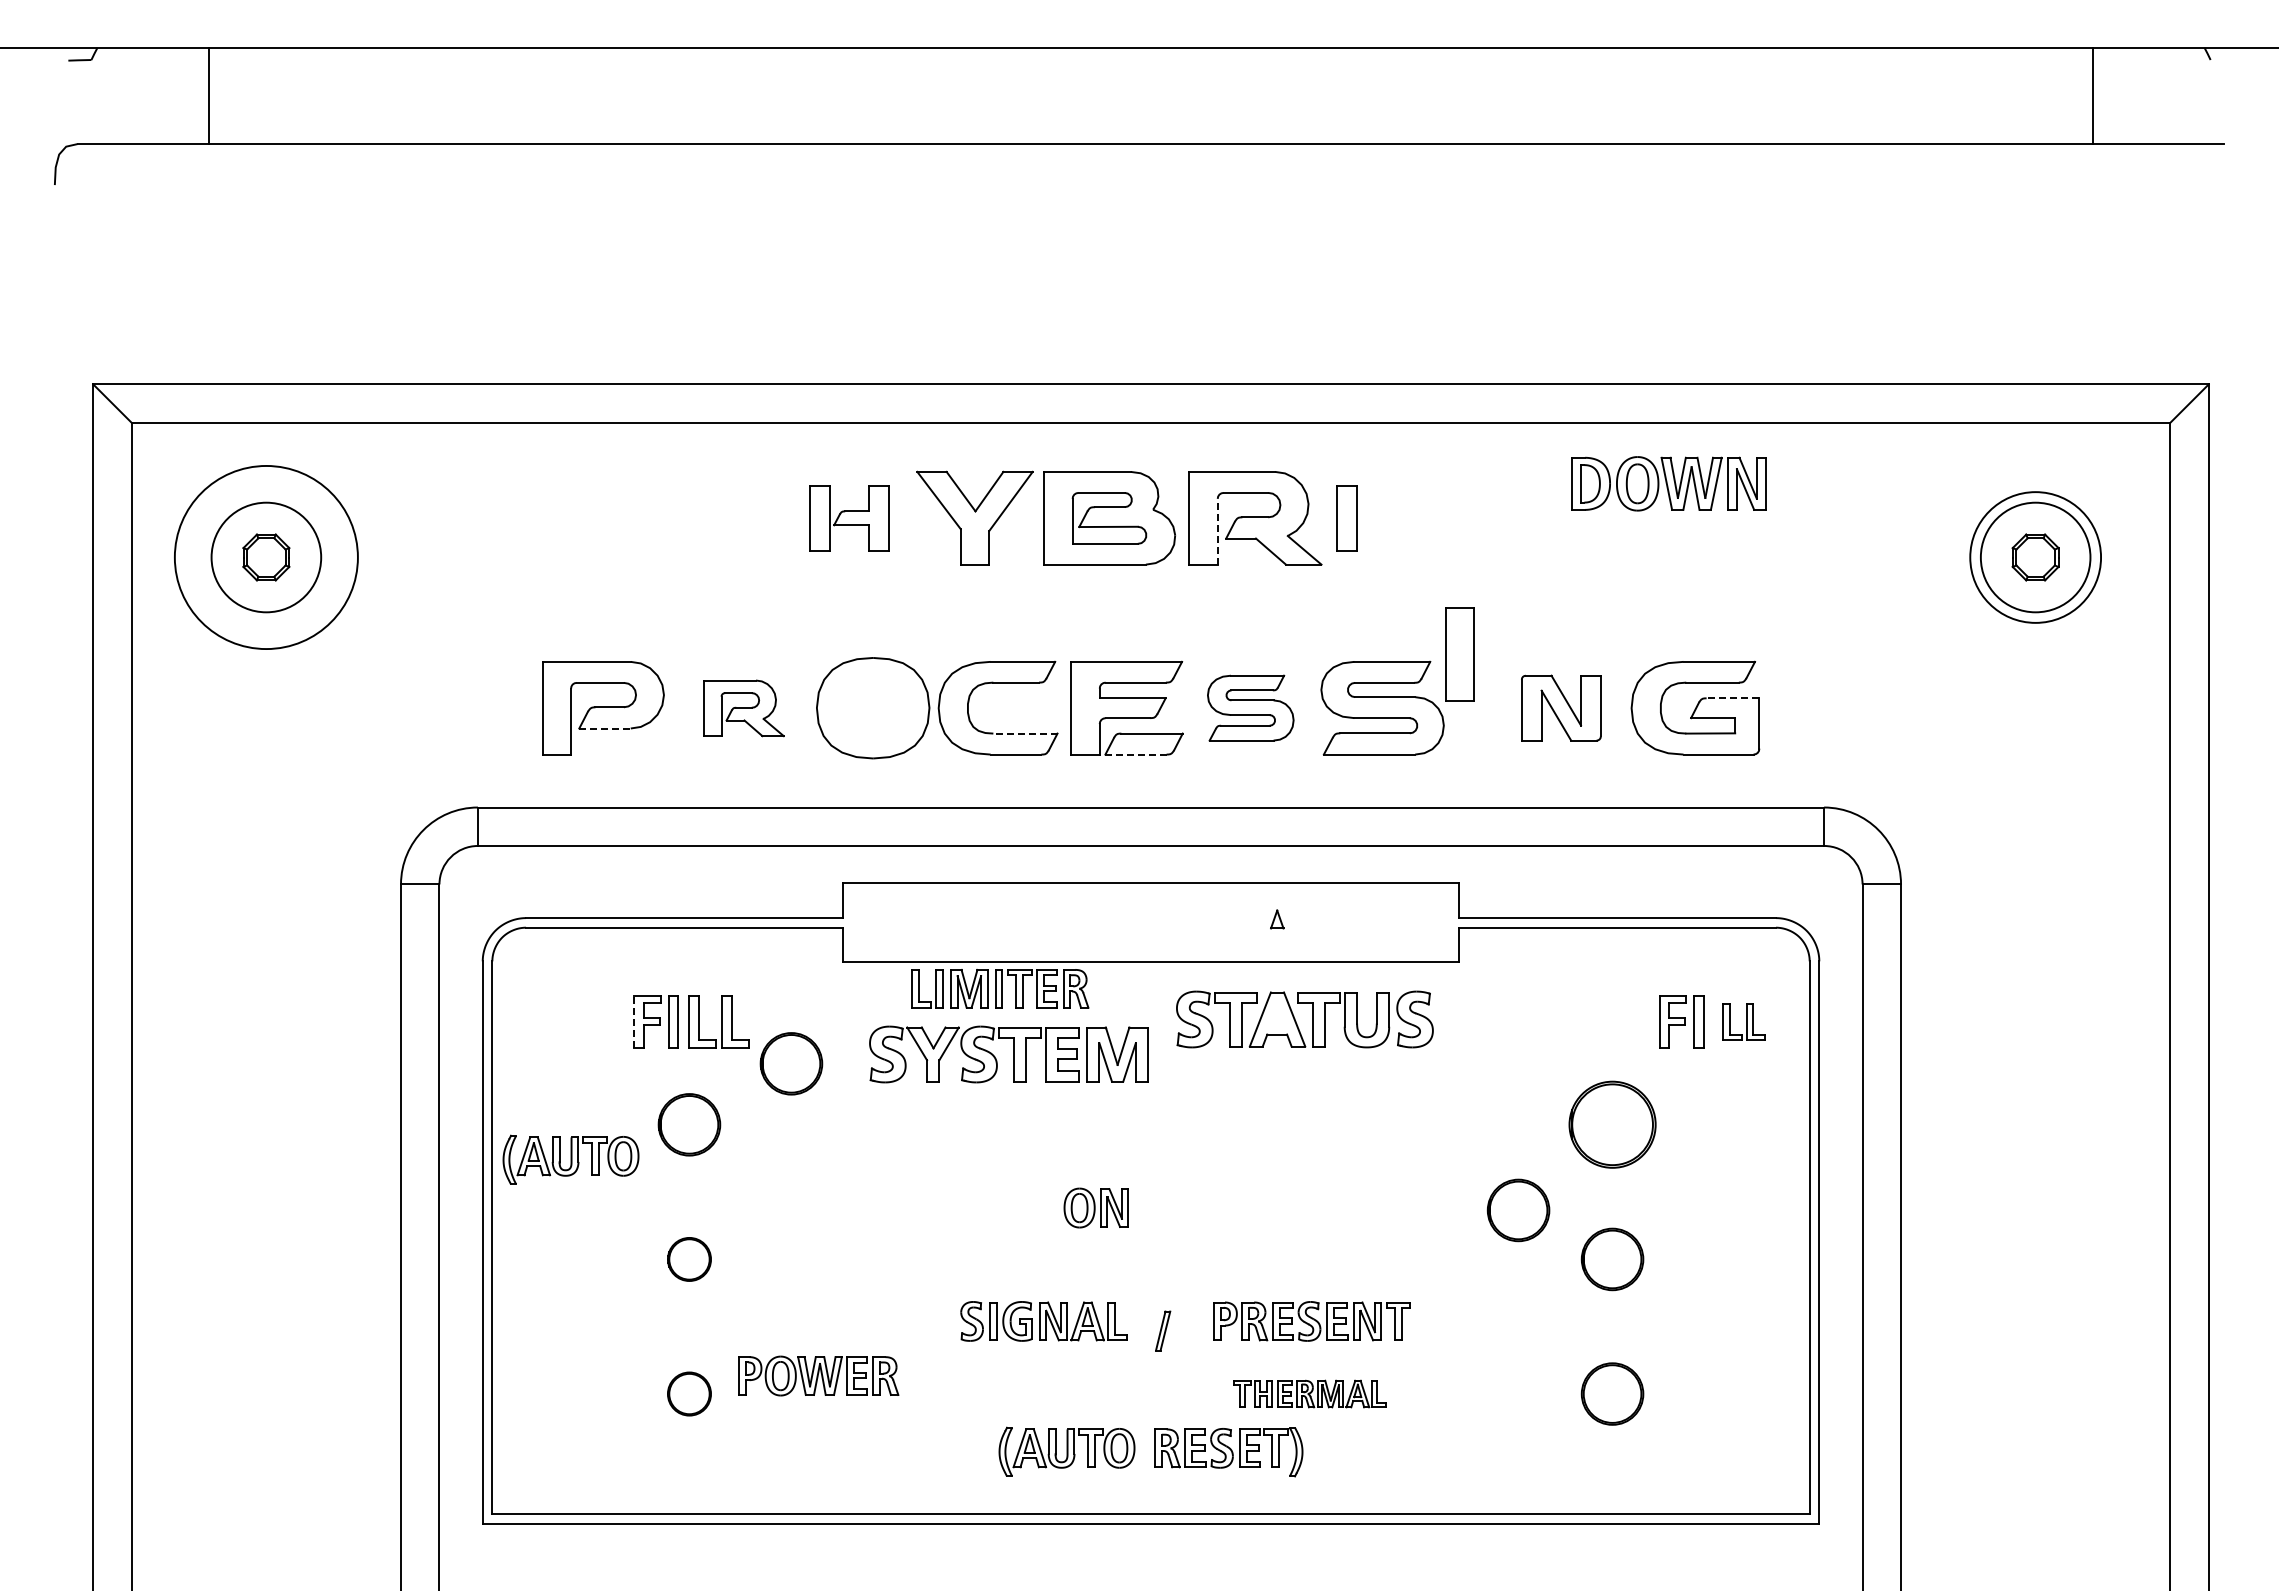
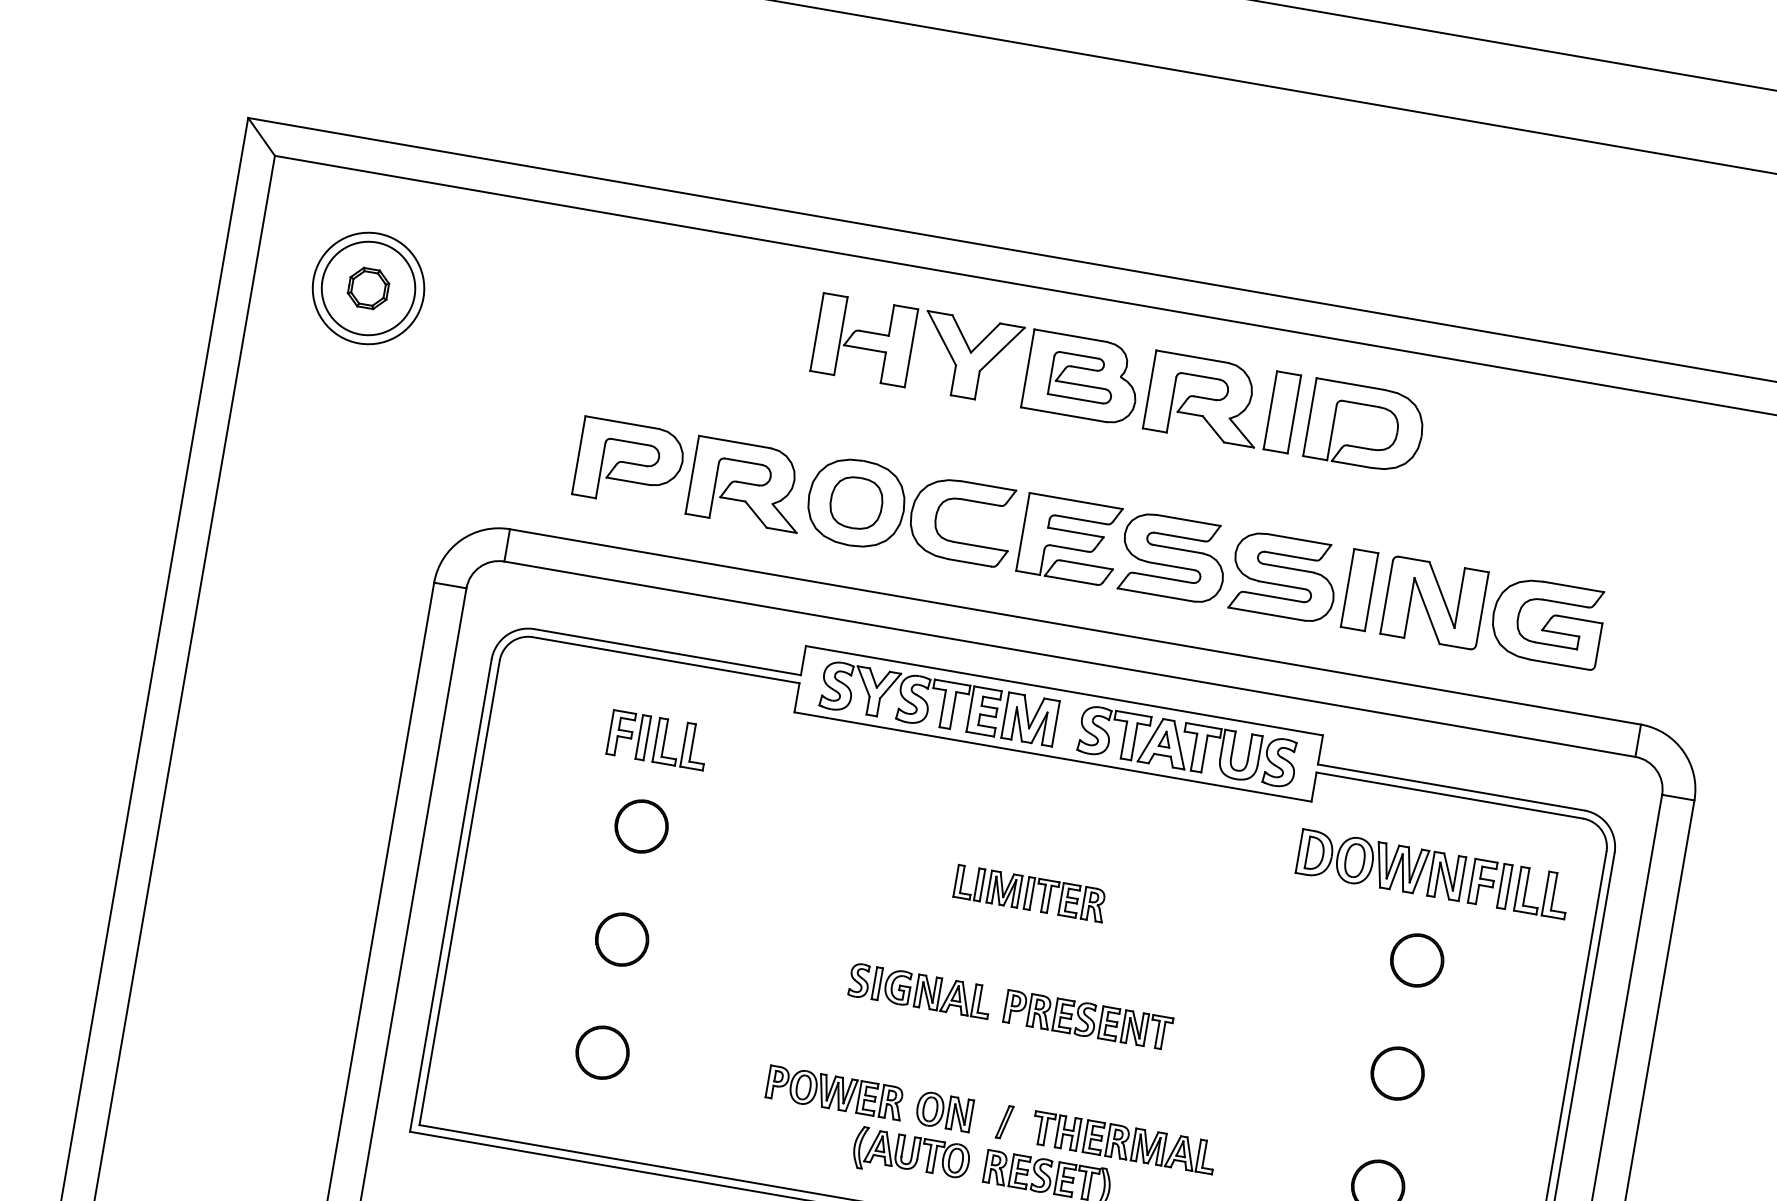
part: (1668, 483) -> (1380, 864), moved
part: (849, 518) -> (864, 340), size x1.43
part: (1347, 518) -> (1282, 412), size x1.43
line: (1217, 531) -> (1171, 404), dashed -> solid
part: (1446, 542) -> (1362, 447), added
circle: (266, 557) -> (368, 288), size x0.71
part: (1459, 654) -> (1359, 590), moved
line: (1732, 698) -> (1579, 619), dashed -> solid
part: (873, 707) -> (856, 502), added
part: (1250, 707) -> (1173, 557), size x1.43
part: (1561, 707) -> (1434, 602), size x1.43
part: (744, 708) -> (748, 484), size x1.67
line: (605, 728) -> (628, 481), dashed -> solid
line: (1024, 733) -> (979, 546), dashed -> solid
line: (1136, 754) -> (1070, 580), dashed -> solid
part: (1000, 988) -> (1030, 893), moved
part: (1312, 1019) -> (1194, 747), moved
line: (634, 1021) -> (610, 731), dashed -> solid
part: (1743, 1021) -> (1542, 892), size x1.43
part: (1008, 1054) -> (938, 703), moved
part: (791, 1063) -> (736, 789), removed
part: (1612, 1124) -> (1417, 960), size x0.71
part: (570, 1159) -> (536, 838), removed
part: (1095, 1207) -> (943, 1111), moved
part: (1518, 1210) -> (1325, 1018), removed
part: (689, 1259) -> (622, 939), size x1.43
part: (1043, 1321) -> (919, 991), moved
part: (1311, 1321) -> (1087, 1020), moved
part: (1163, 1330) -> (1005, 1121), moved
part: (818, 1375) -> (835, 1092), moved
part: (689, 1393) -> (602, 1052), size x1.43
part: (1309, 1393) -> (1123, 1142), size x1.43

